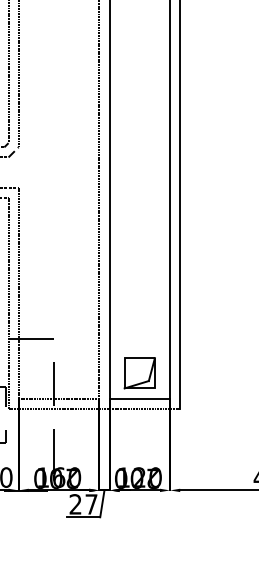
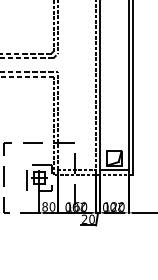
text: (90, 502) -> (91, 218), 27 -> 20

